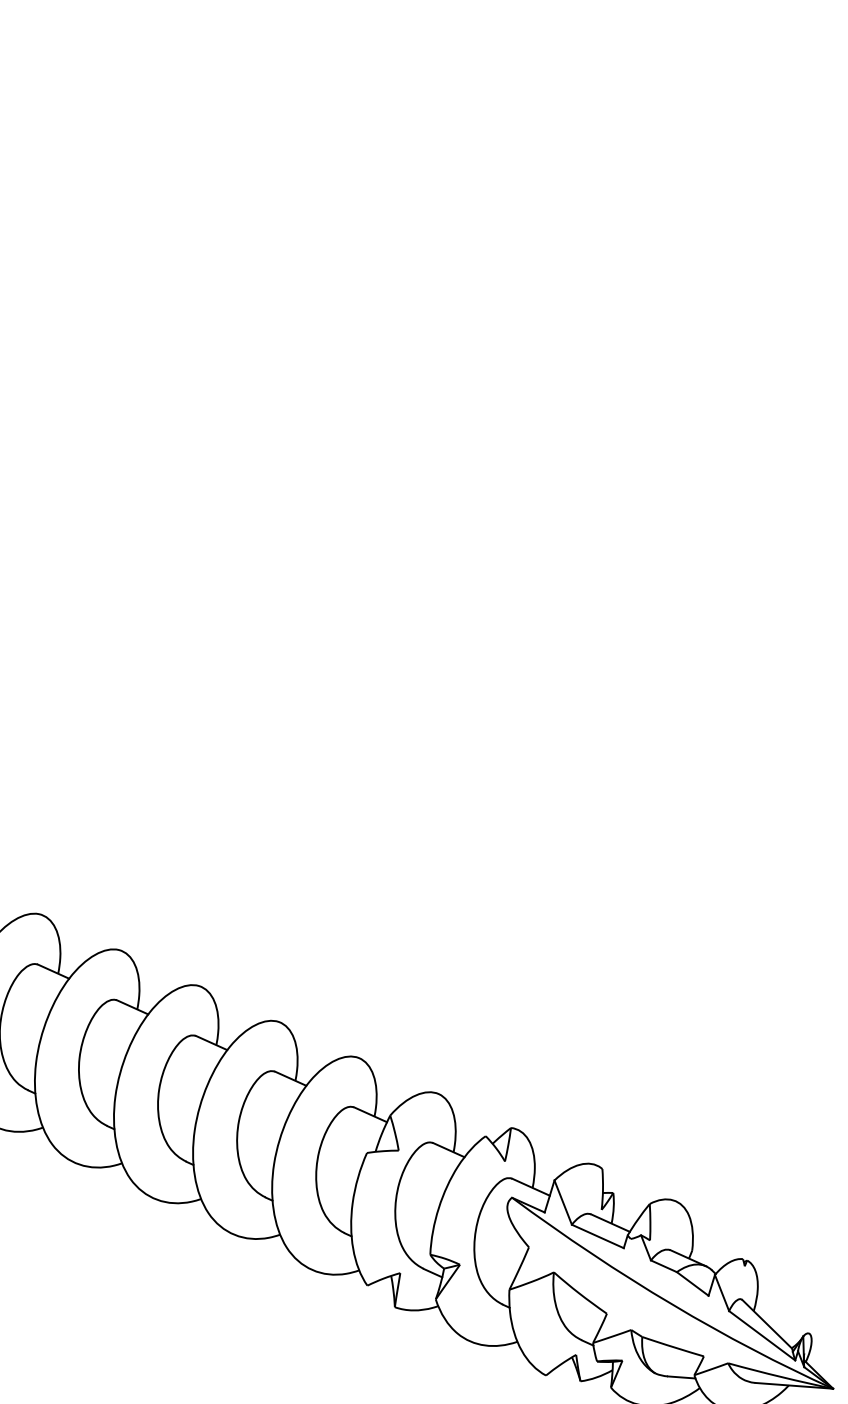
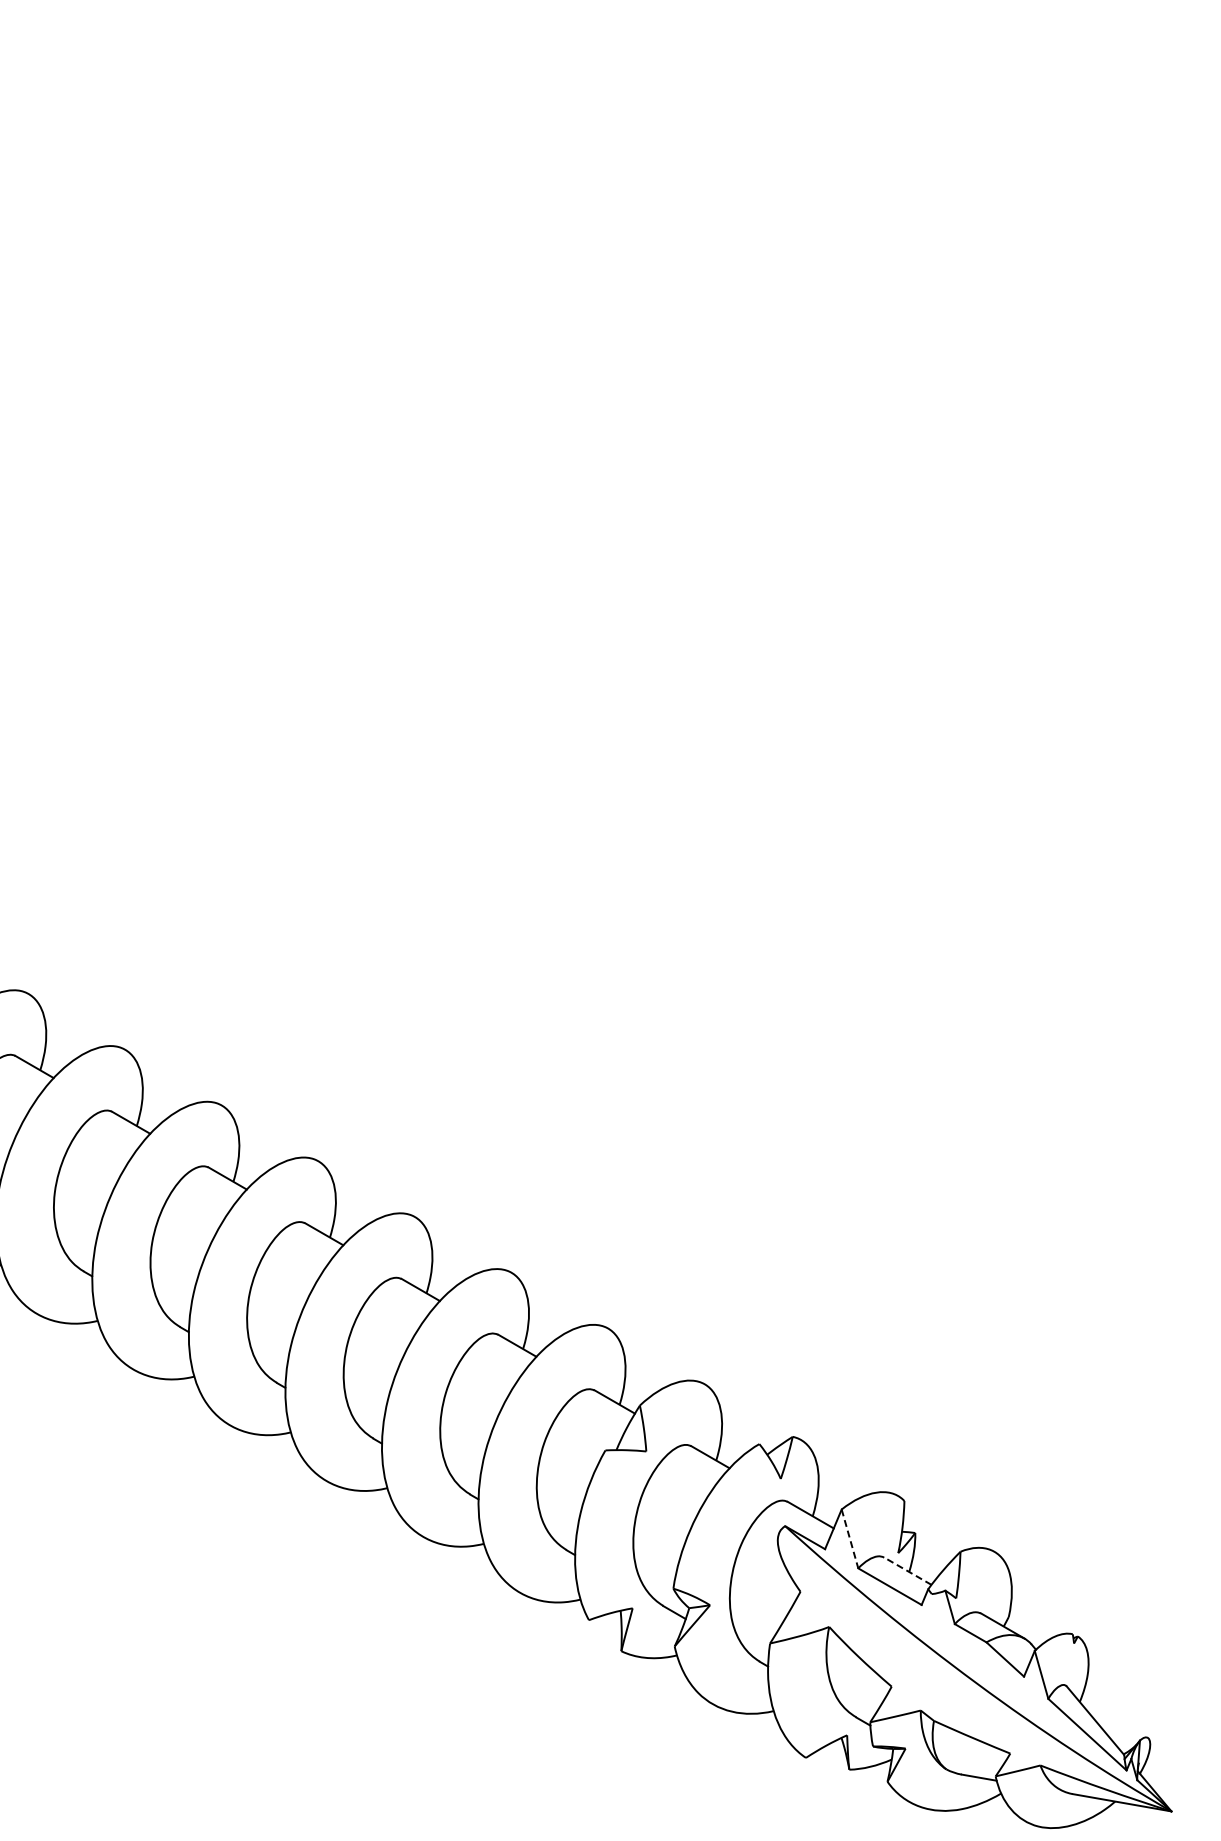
line: (562, 1202) -> (849, 1538), solid -> dashed
line: (610, 1222) -> (907, 1570), solid -> dashed

